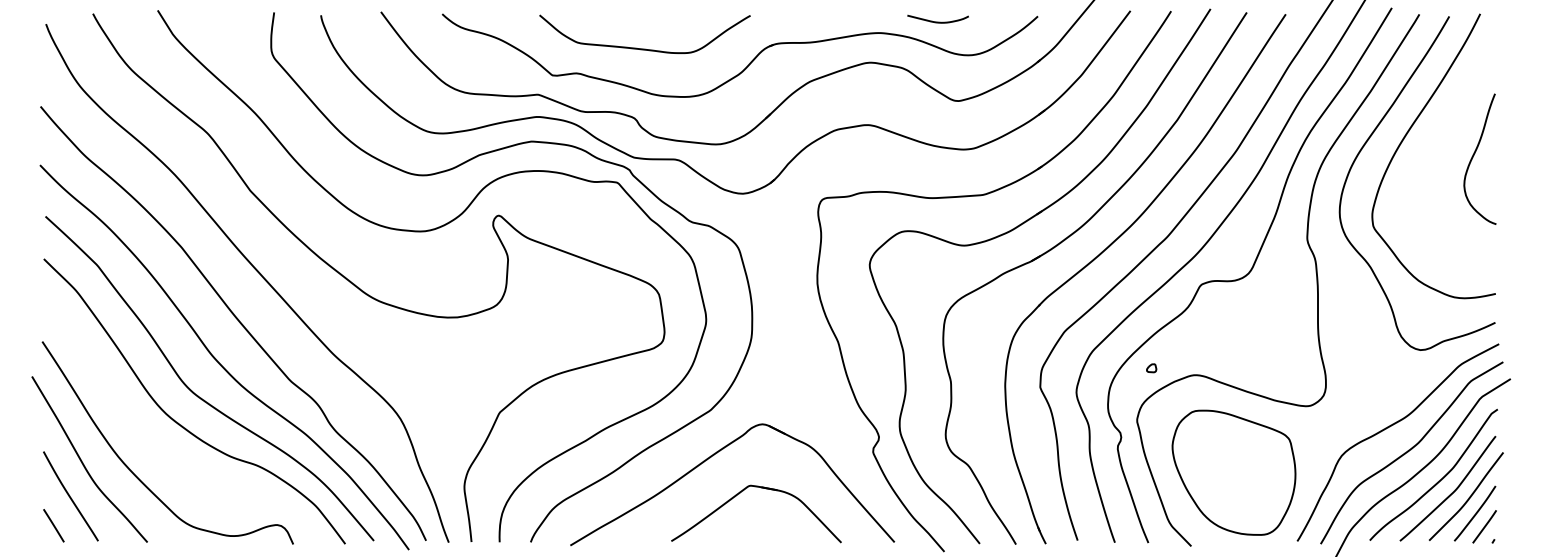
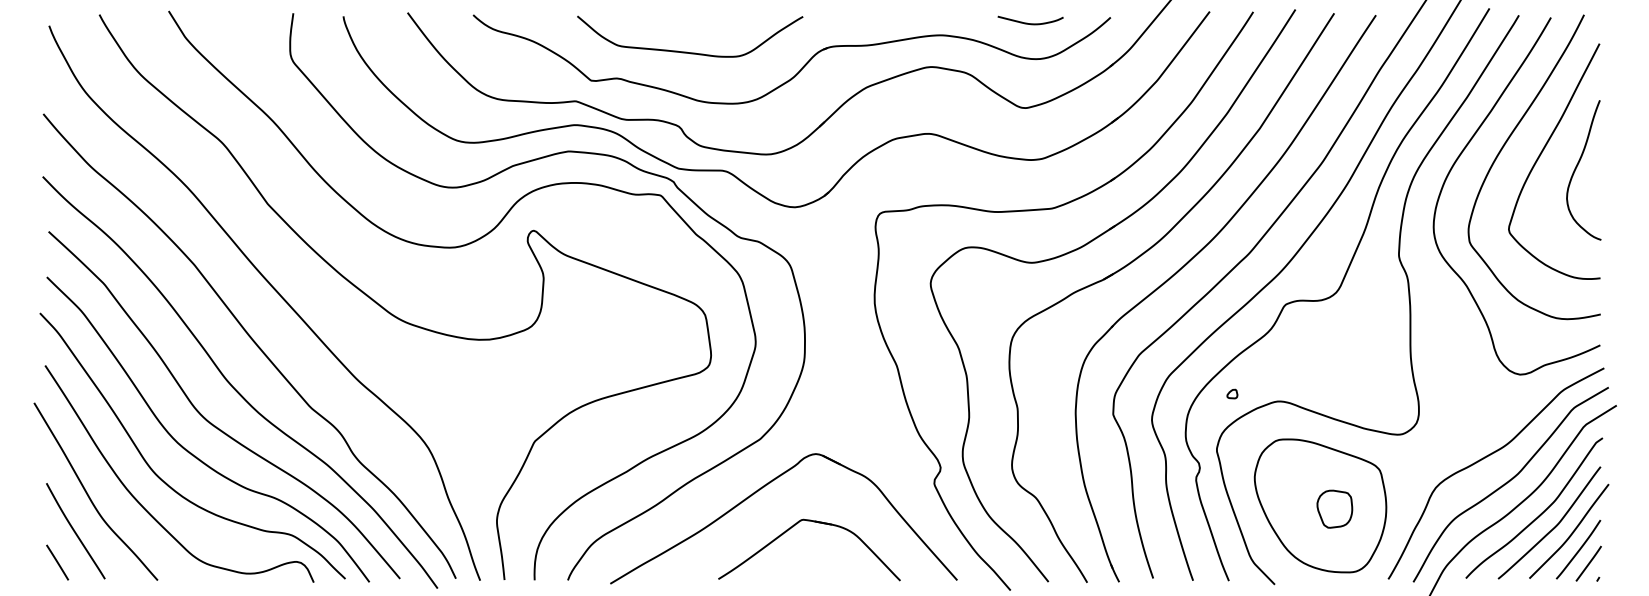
curve: (937, 21) -> (1029, 22), moved
curve: (1440, 144) -> (1541, 154), added
curve: (155, 450) -> (166, 482), added
part: (1247, 475) -> (1334, 508), added

